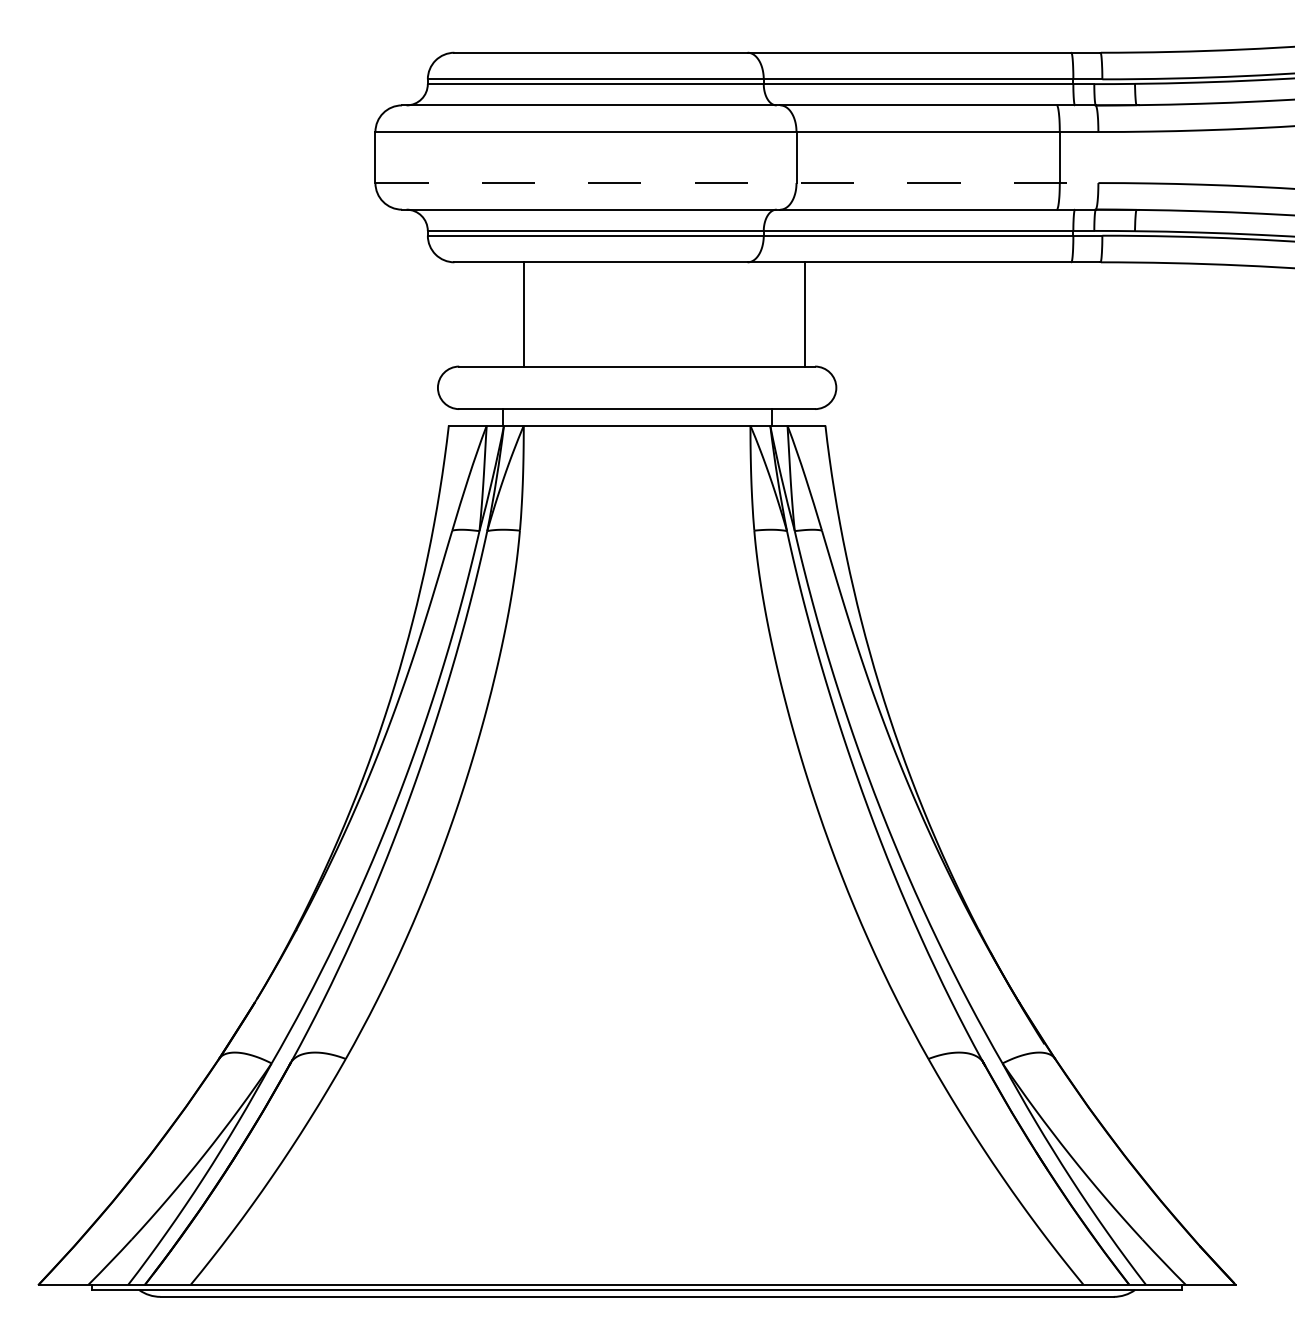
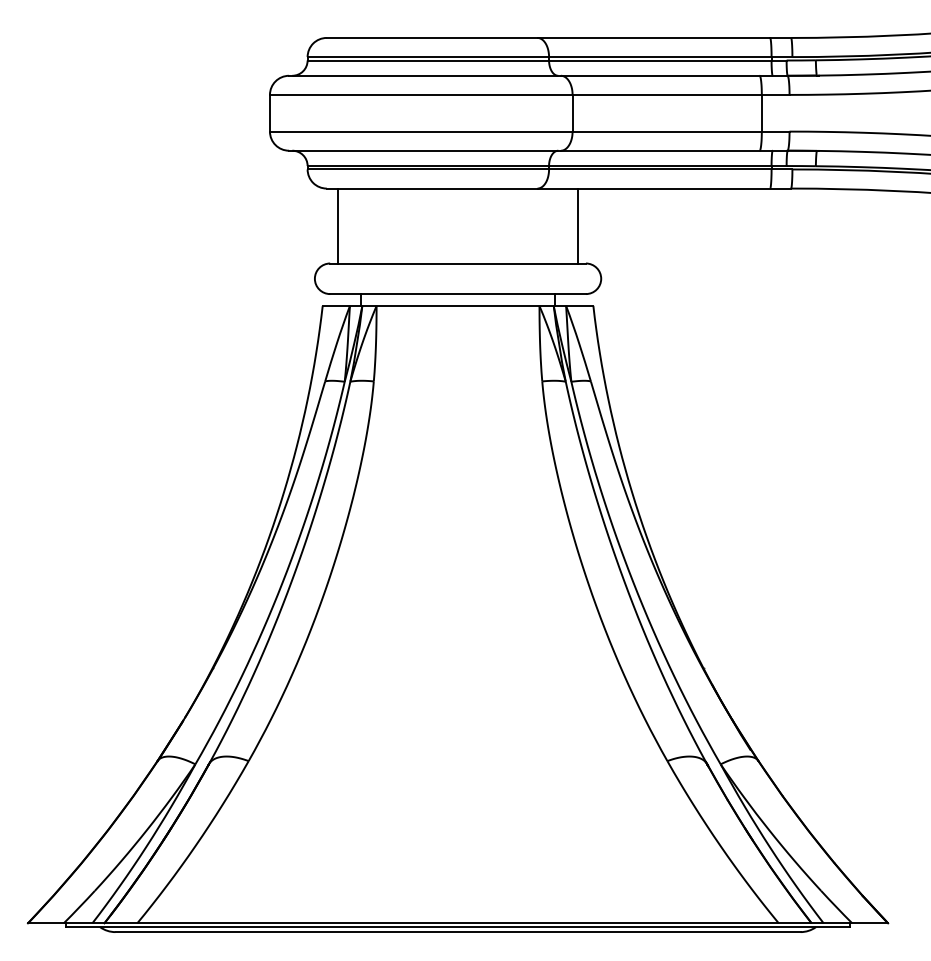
line: (737, 183) -> (530, 131), dashed -> solid
line: (523, 314) -> (337, 226), moved

